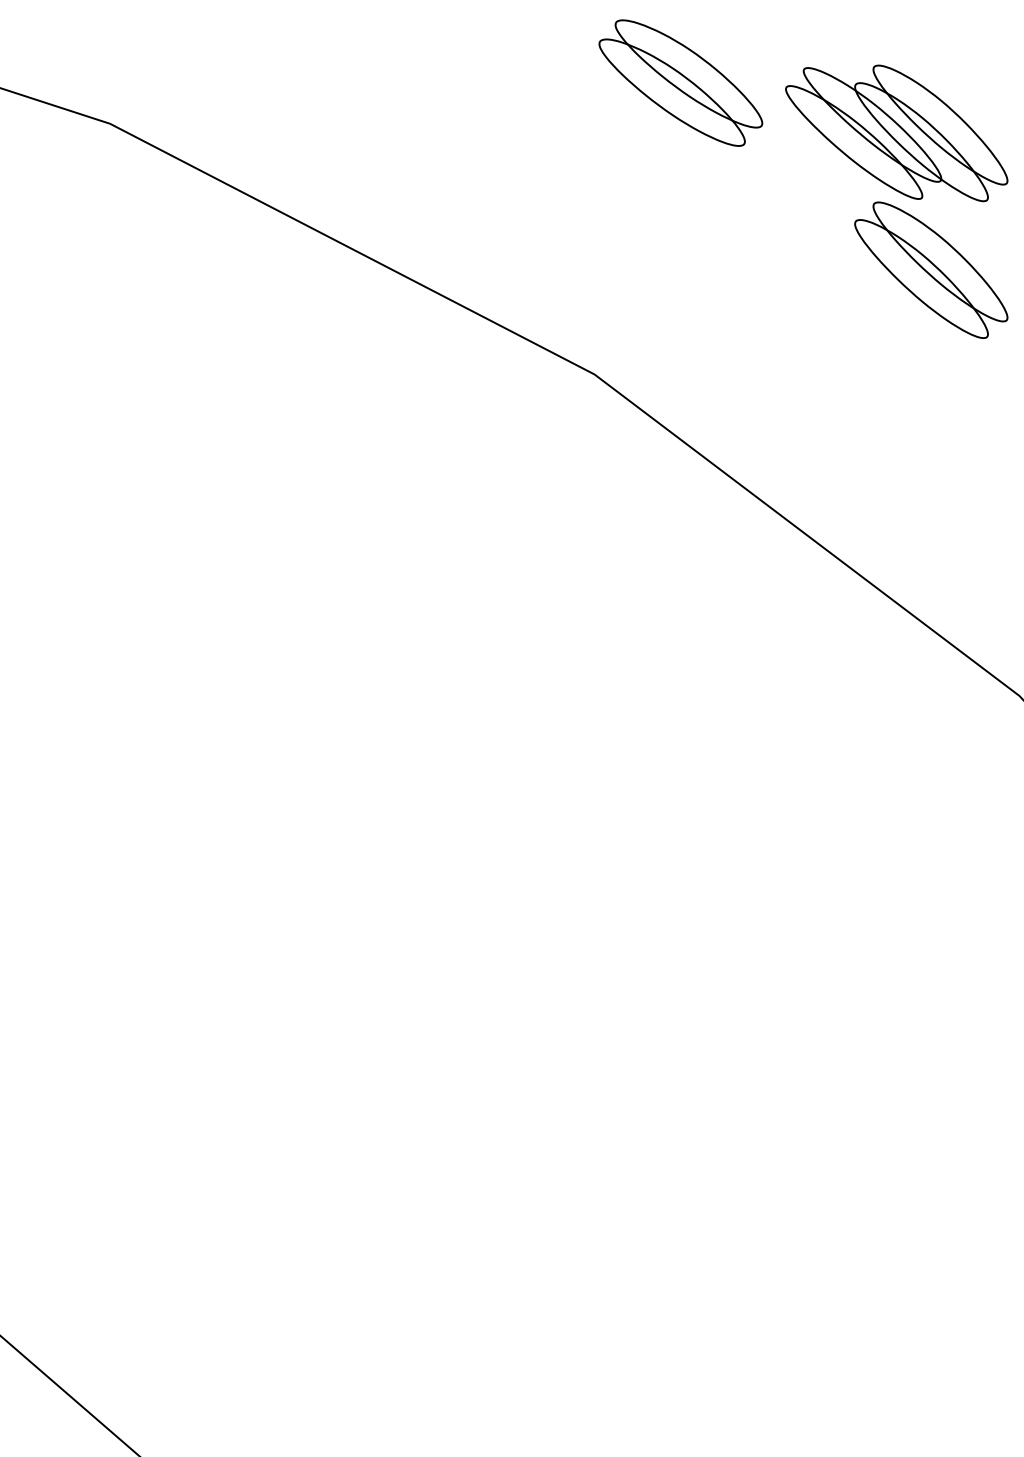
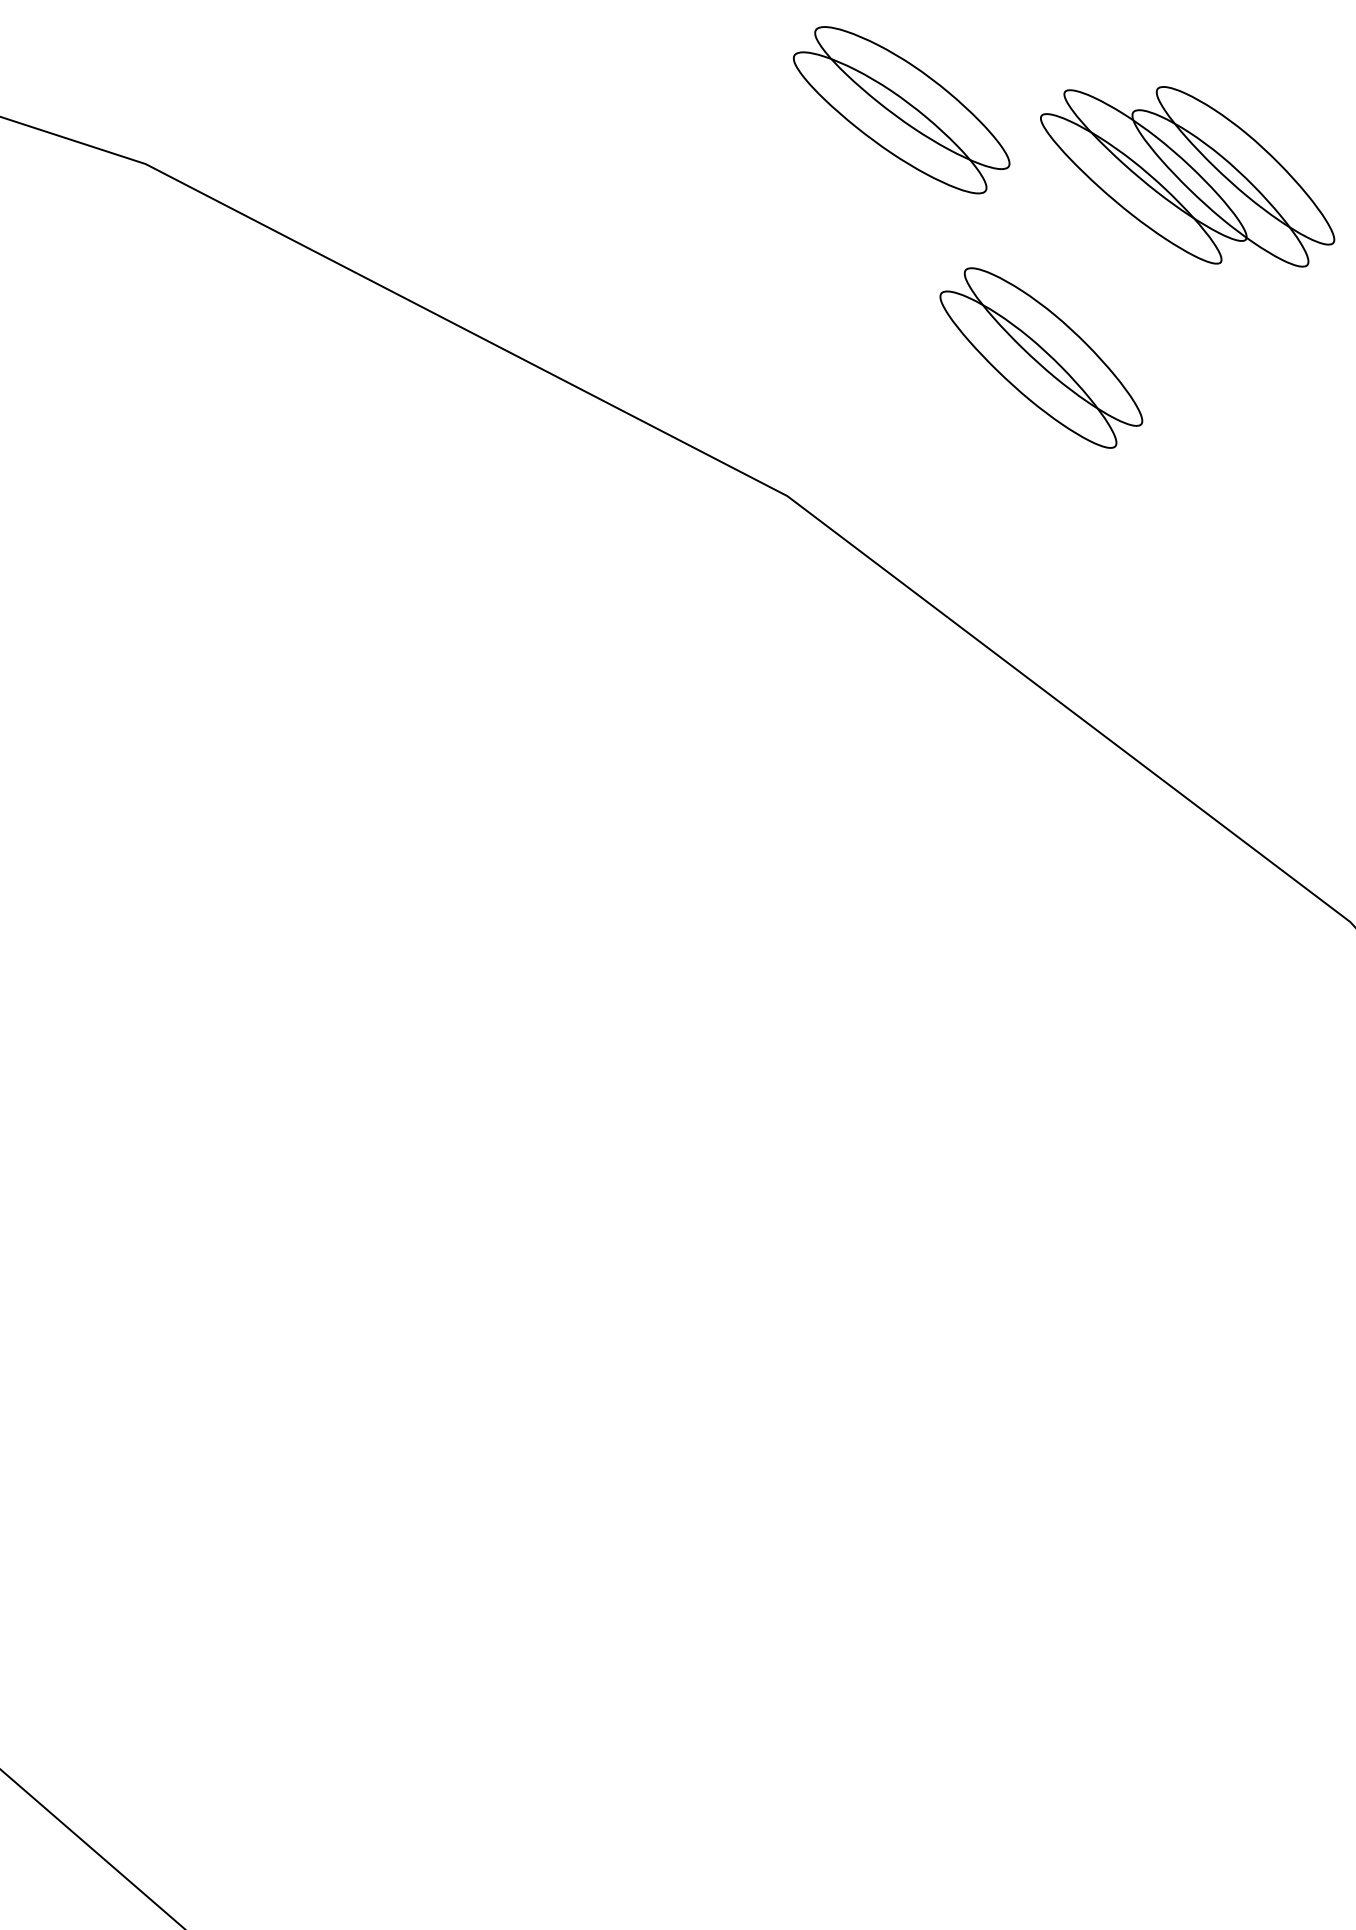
part: (931, 269) -> (1041, 357), moved

